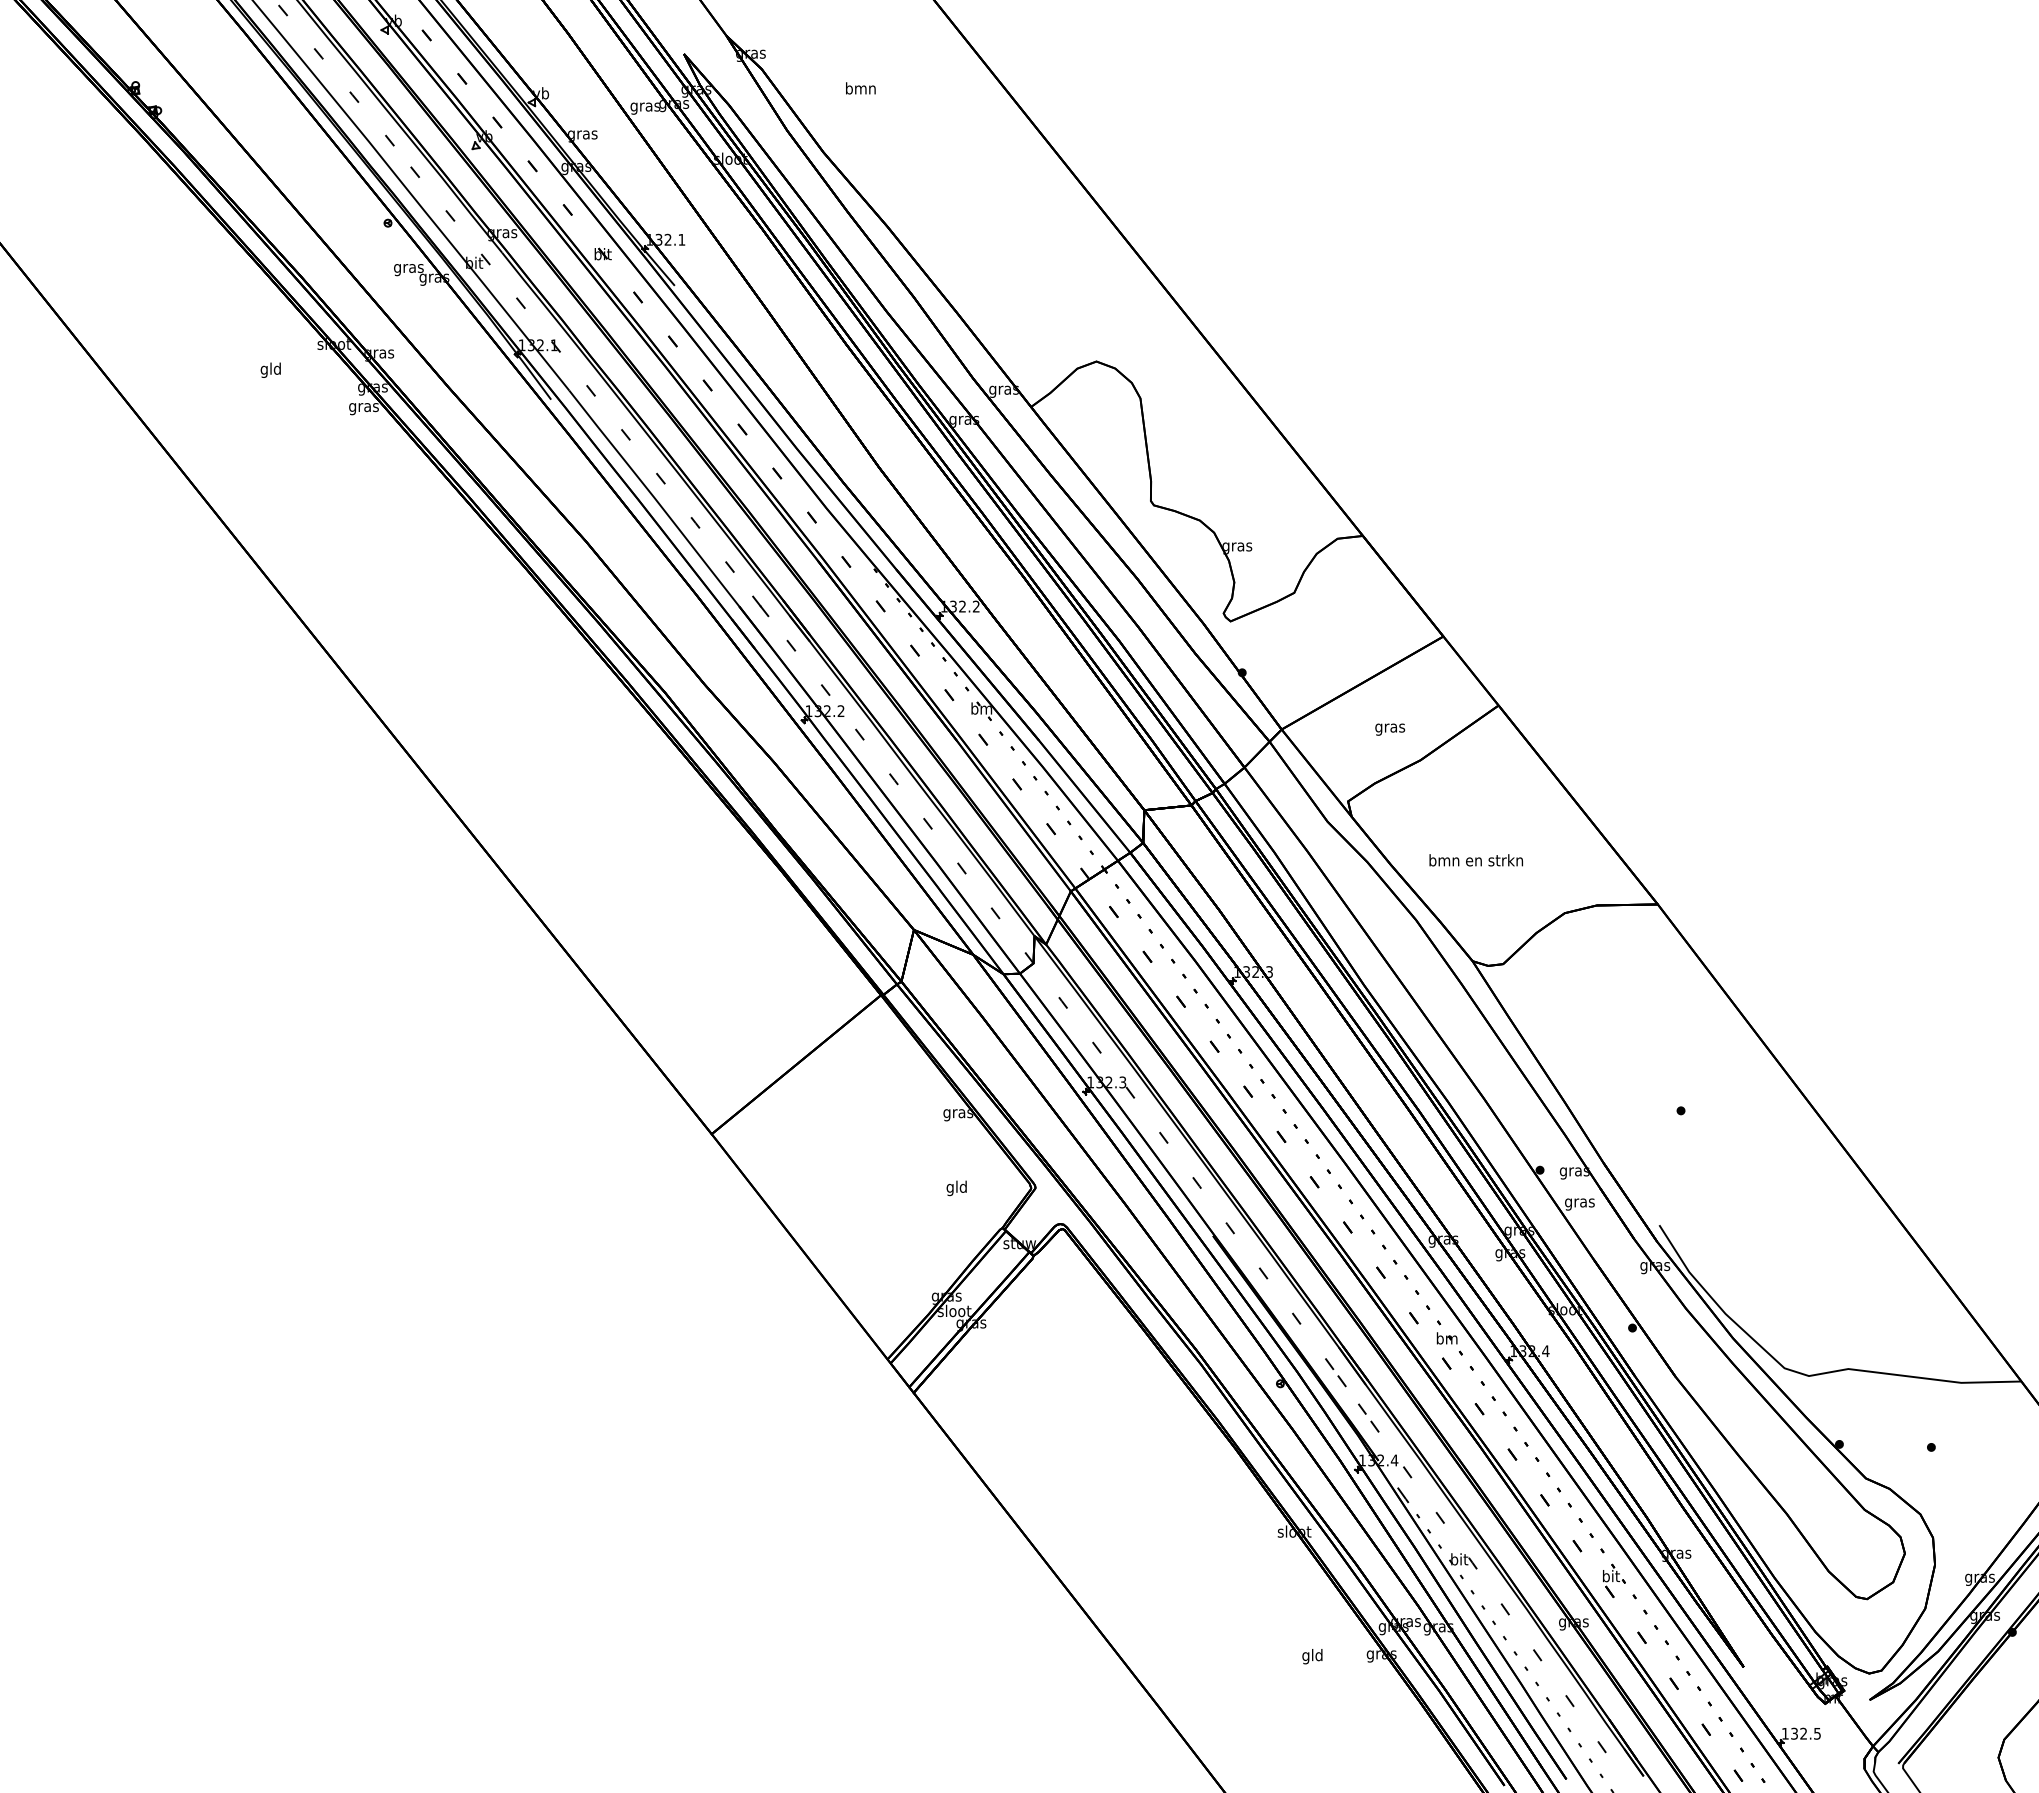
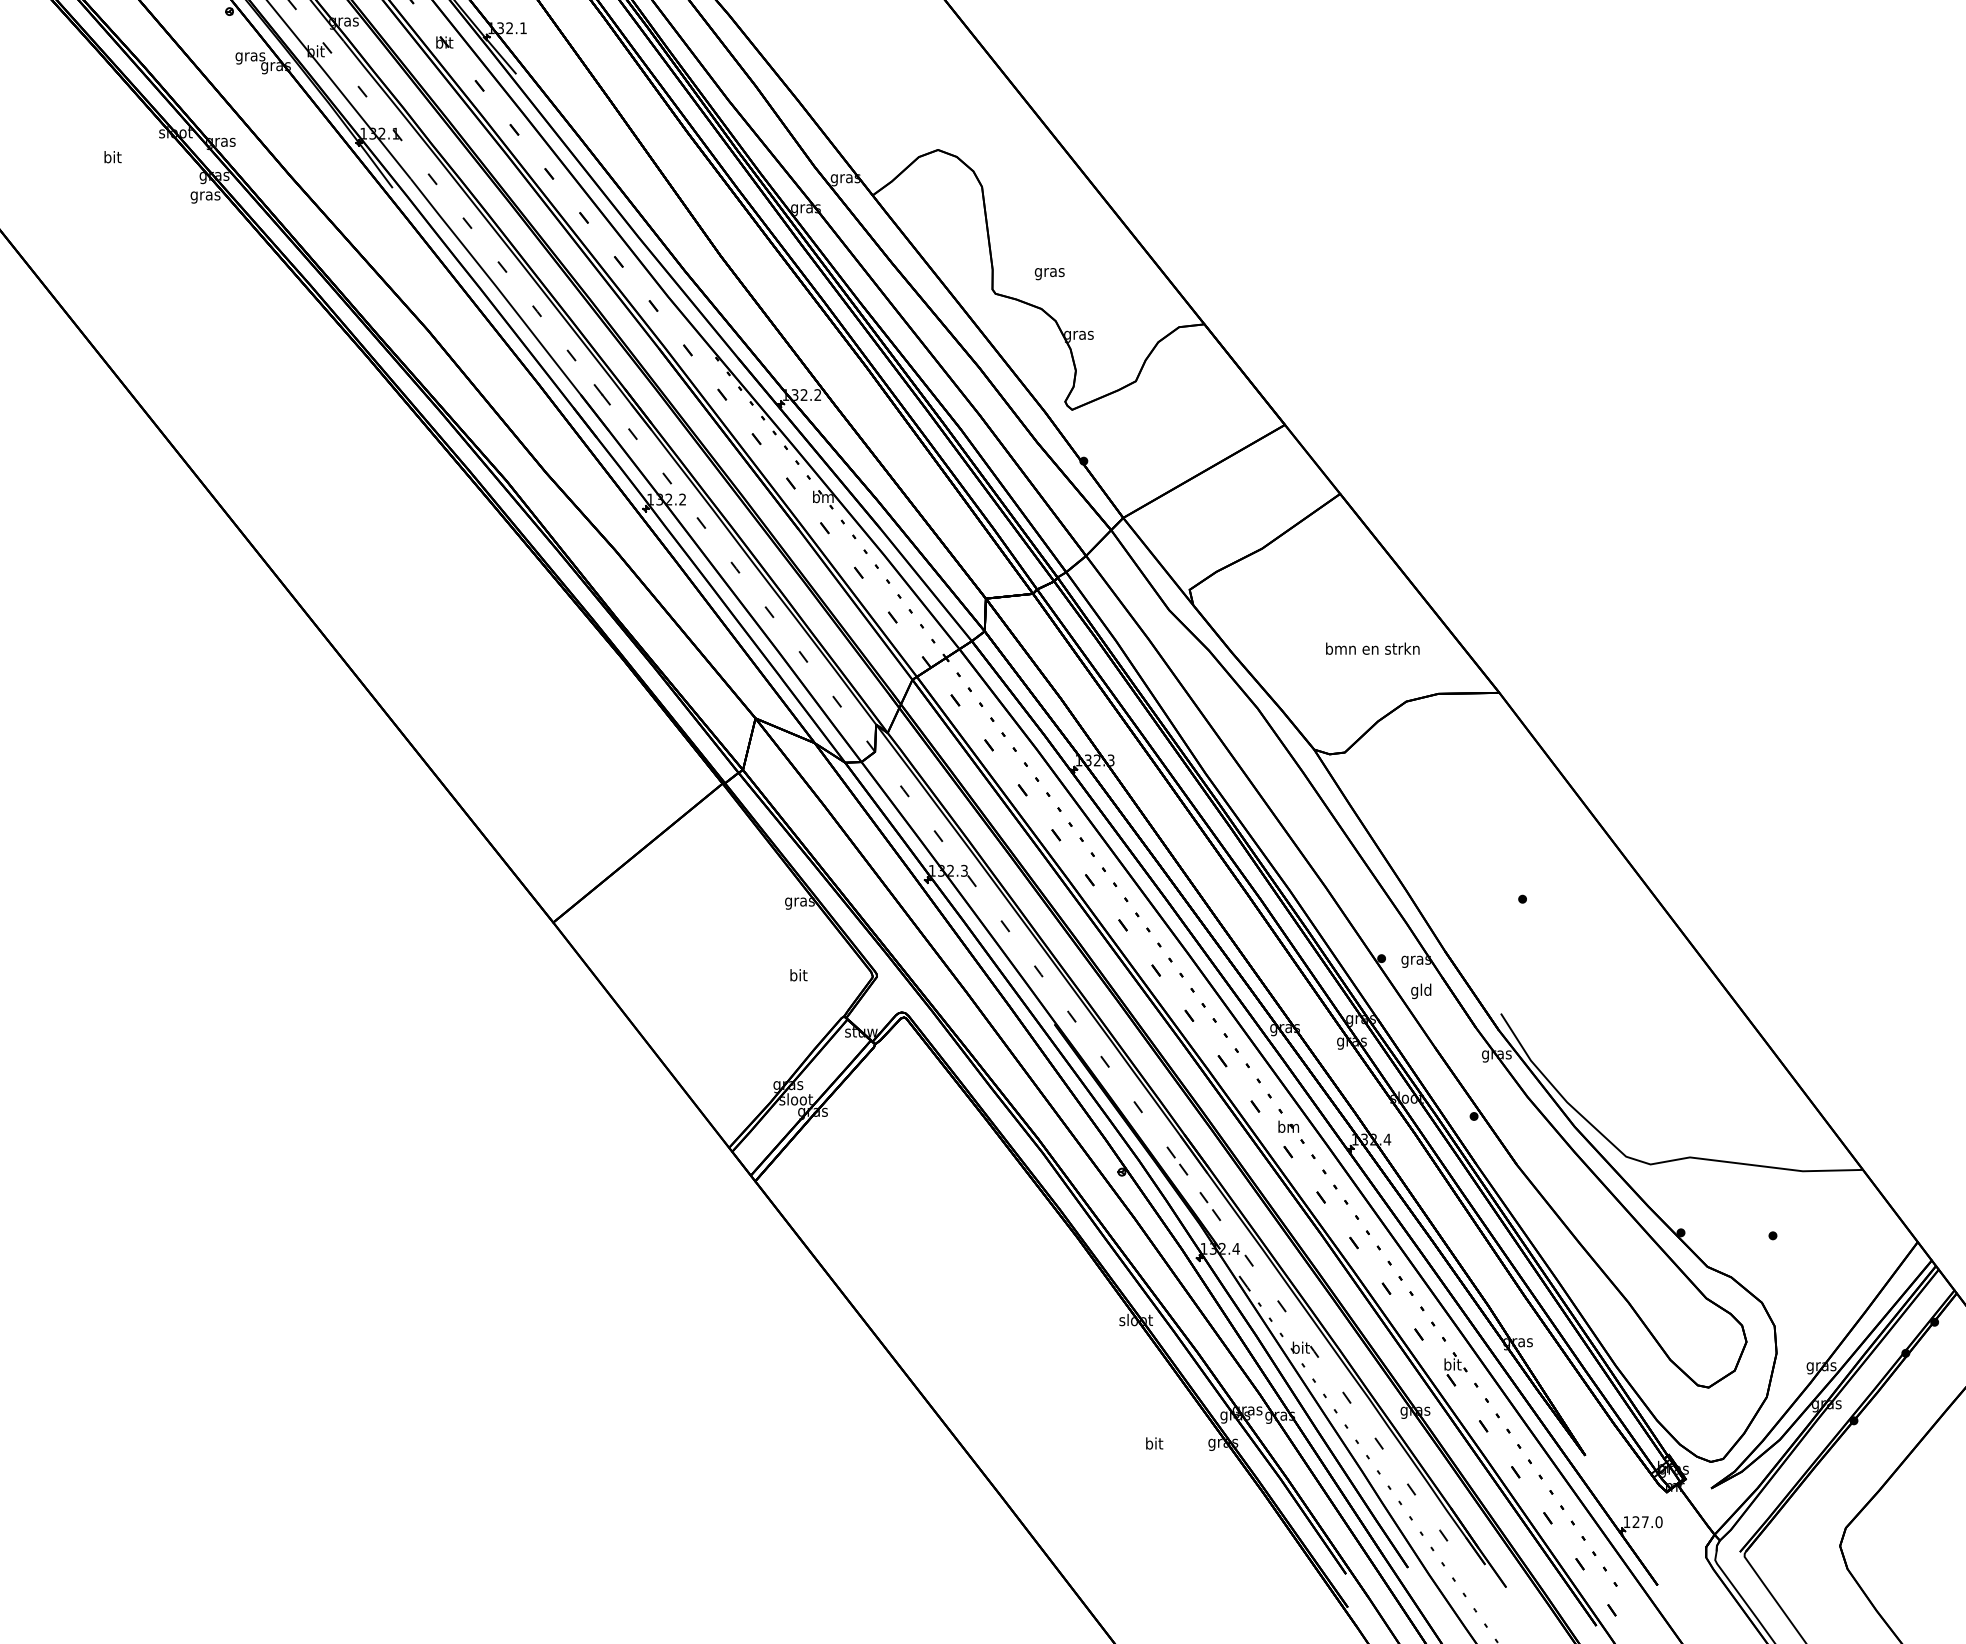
text: (270, 369) -> (112, 157), gld -> bit
text: (1390, 729) -> (1050, 273), moved
text: (1475, 860) -> (1372, 648), moved
text: (956, 1188) -> (798, 976), gld -> bit
text: (1579, 1202) -> (1421, 990), gras -> gld
text: (1312, 1656) -> (1154, 1444), gld -> bit
text: (1806, 1733) -> (1648, 1521), 132.5 -> 127.0

